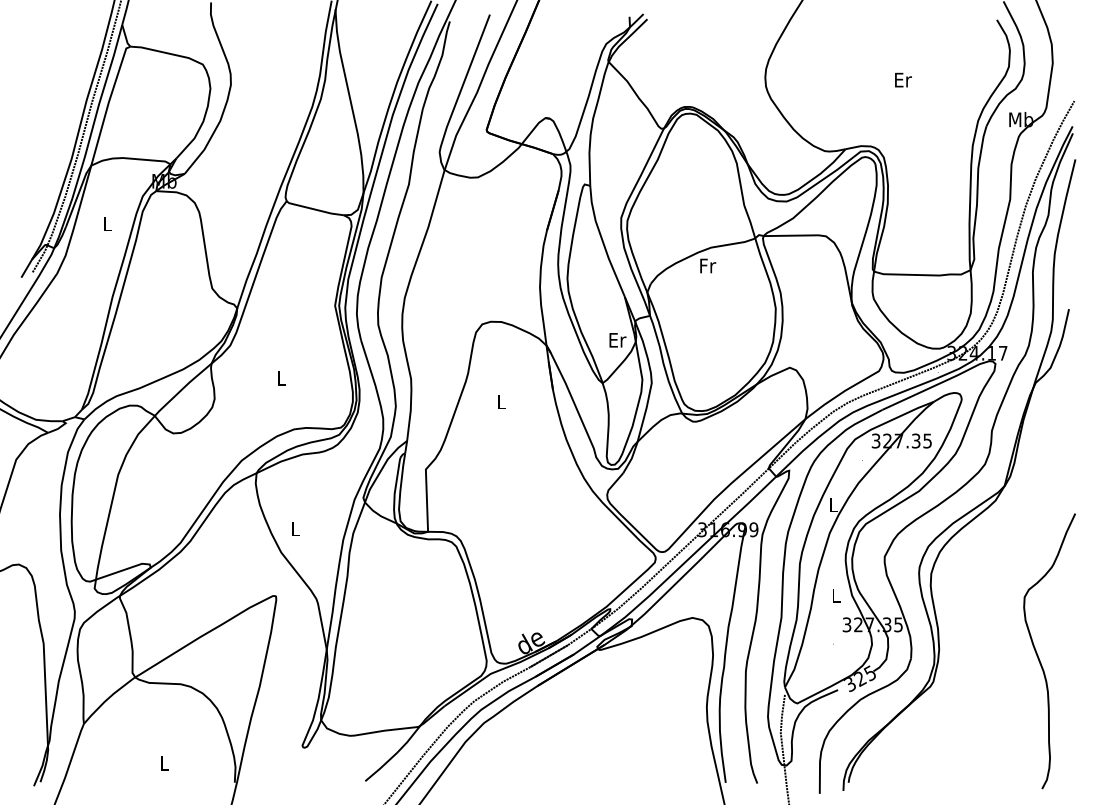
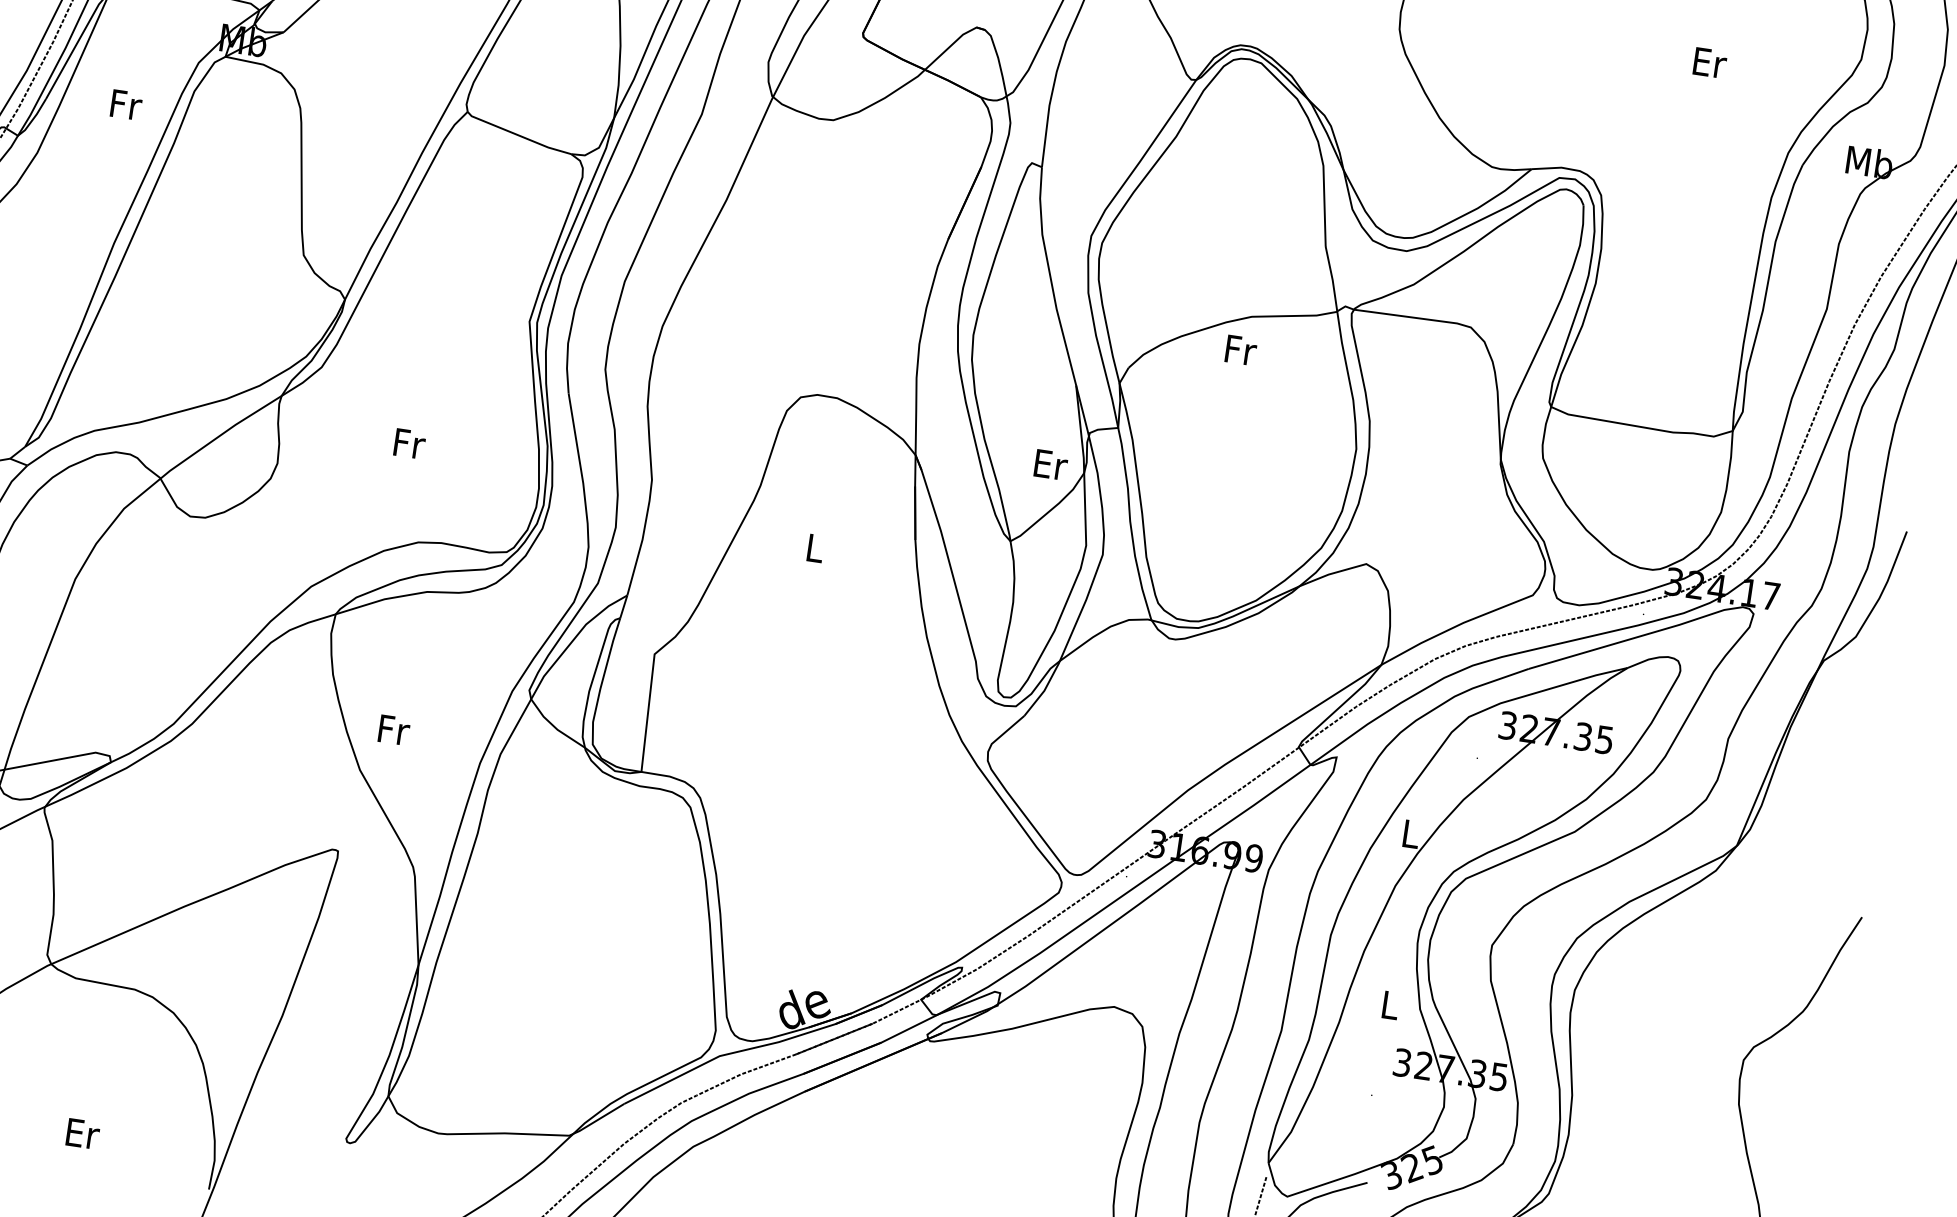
text: (903, 79) -> (1710, 61), moved
text: (108, 223) -> (126, 104), L -> Fr
text: (282, 378) -> (410, 443), L -> Fr
text: (296, 528) -> (395, 729), L -> Fr
text: (164, 763) -> (82, 1133), L -> Er

